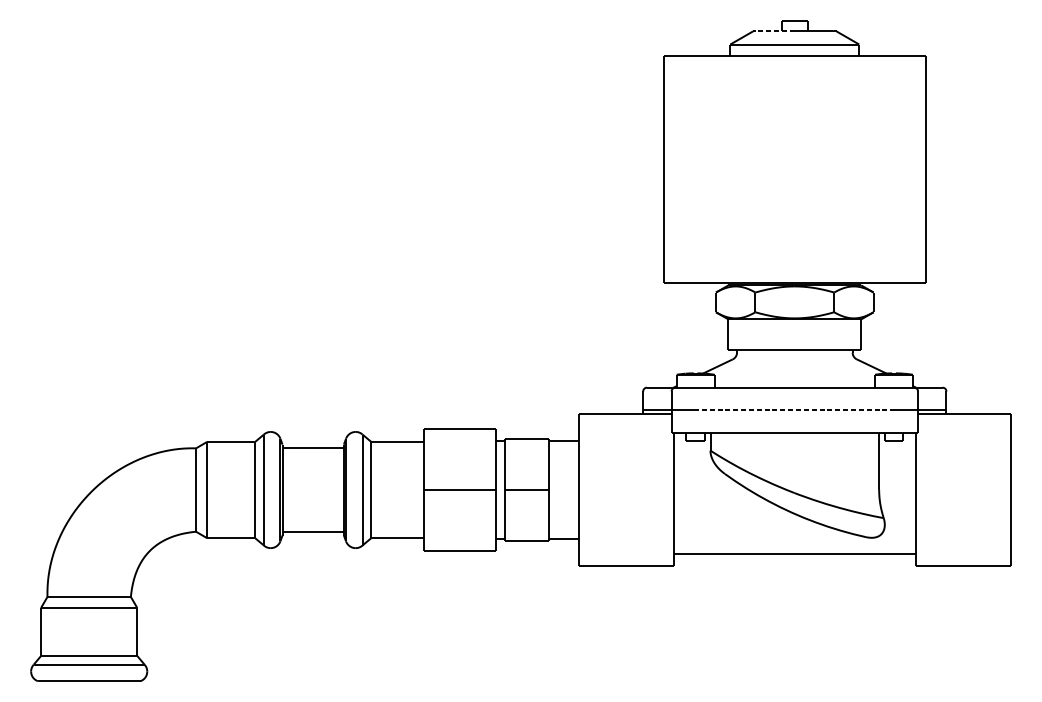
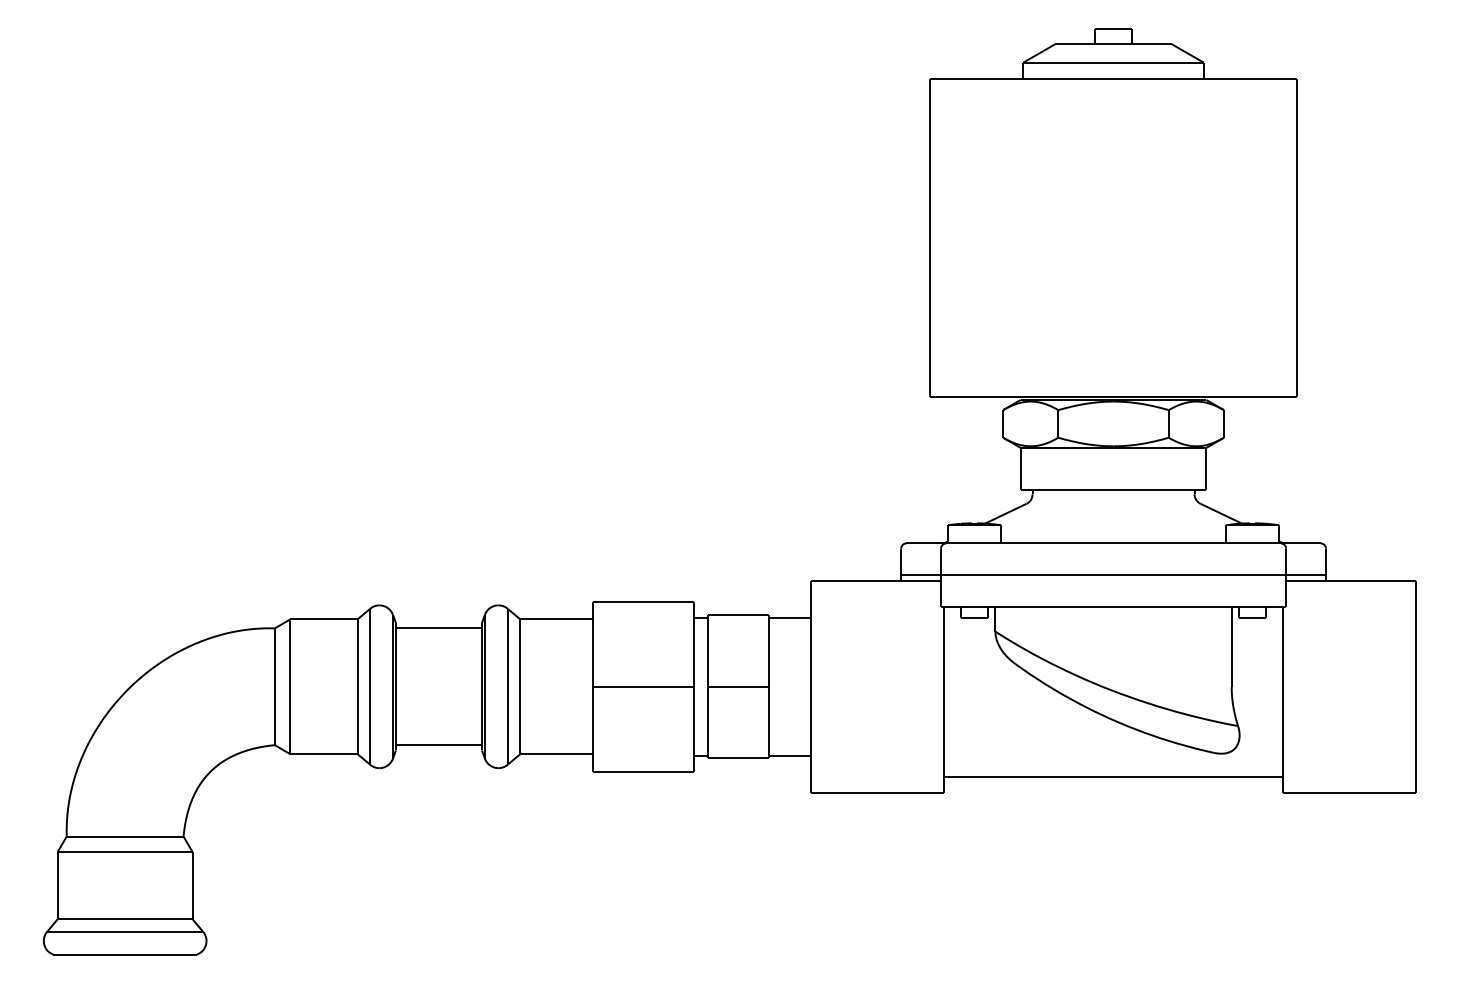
line: (773, 31) -> (1083, 44), dashed -> solid
line: (794, 410) -> (1113, 575), dashed -> solid

